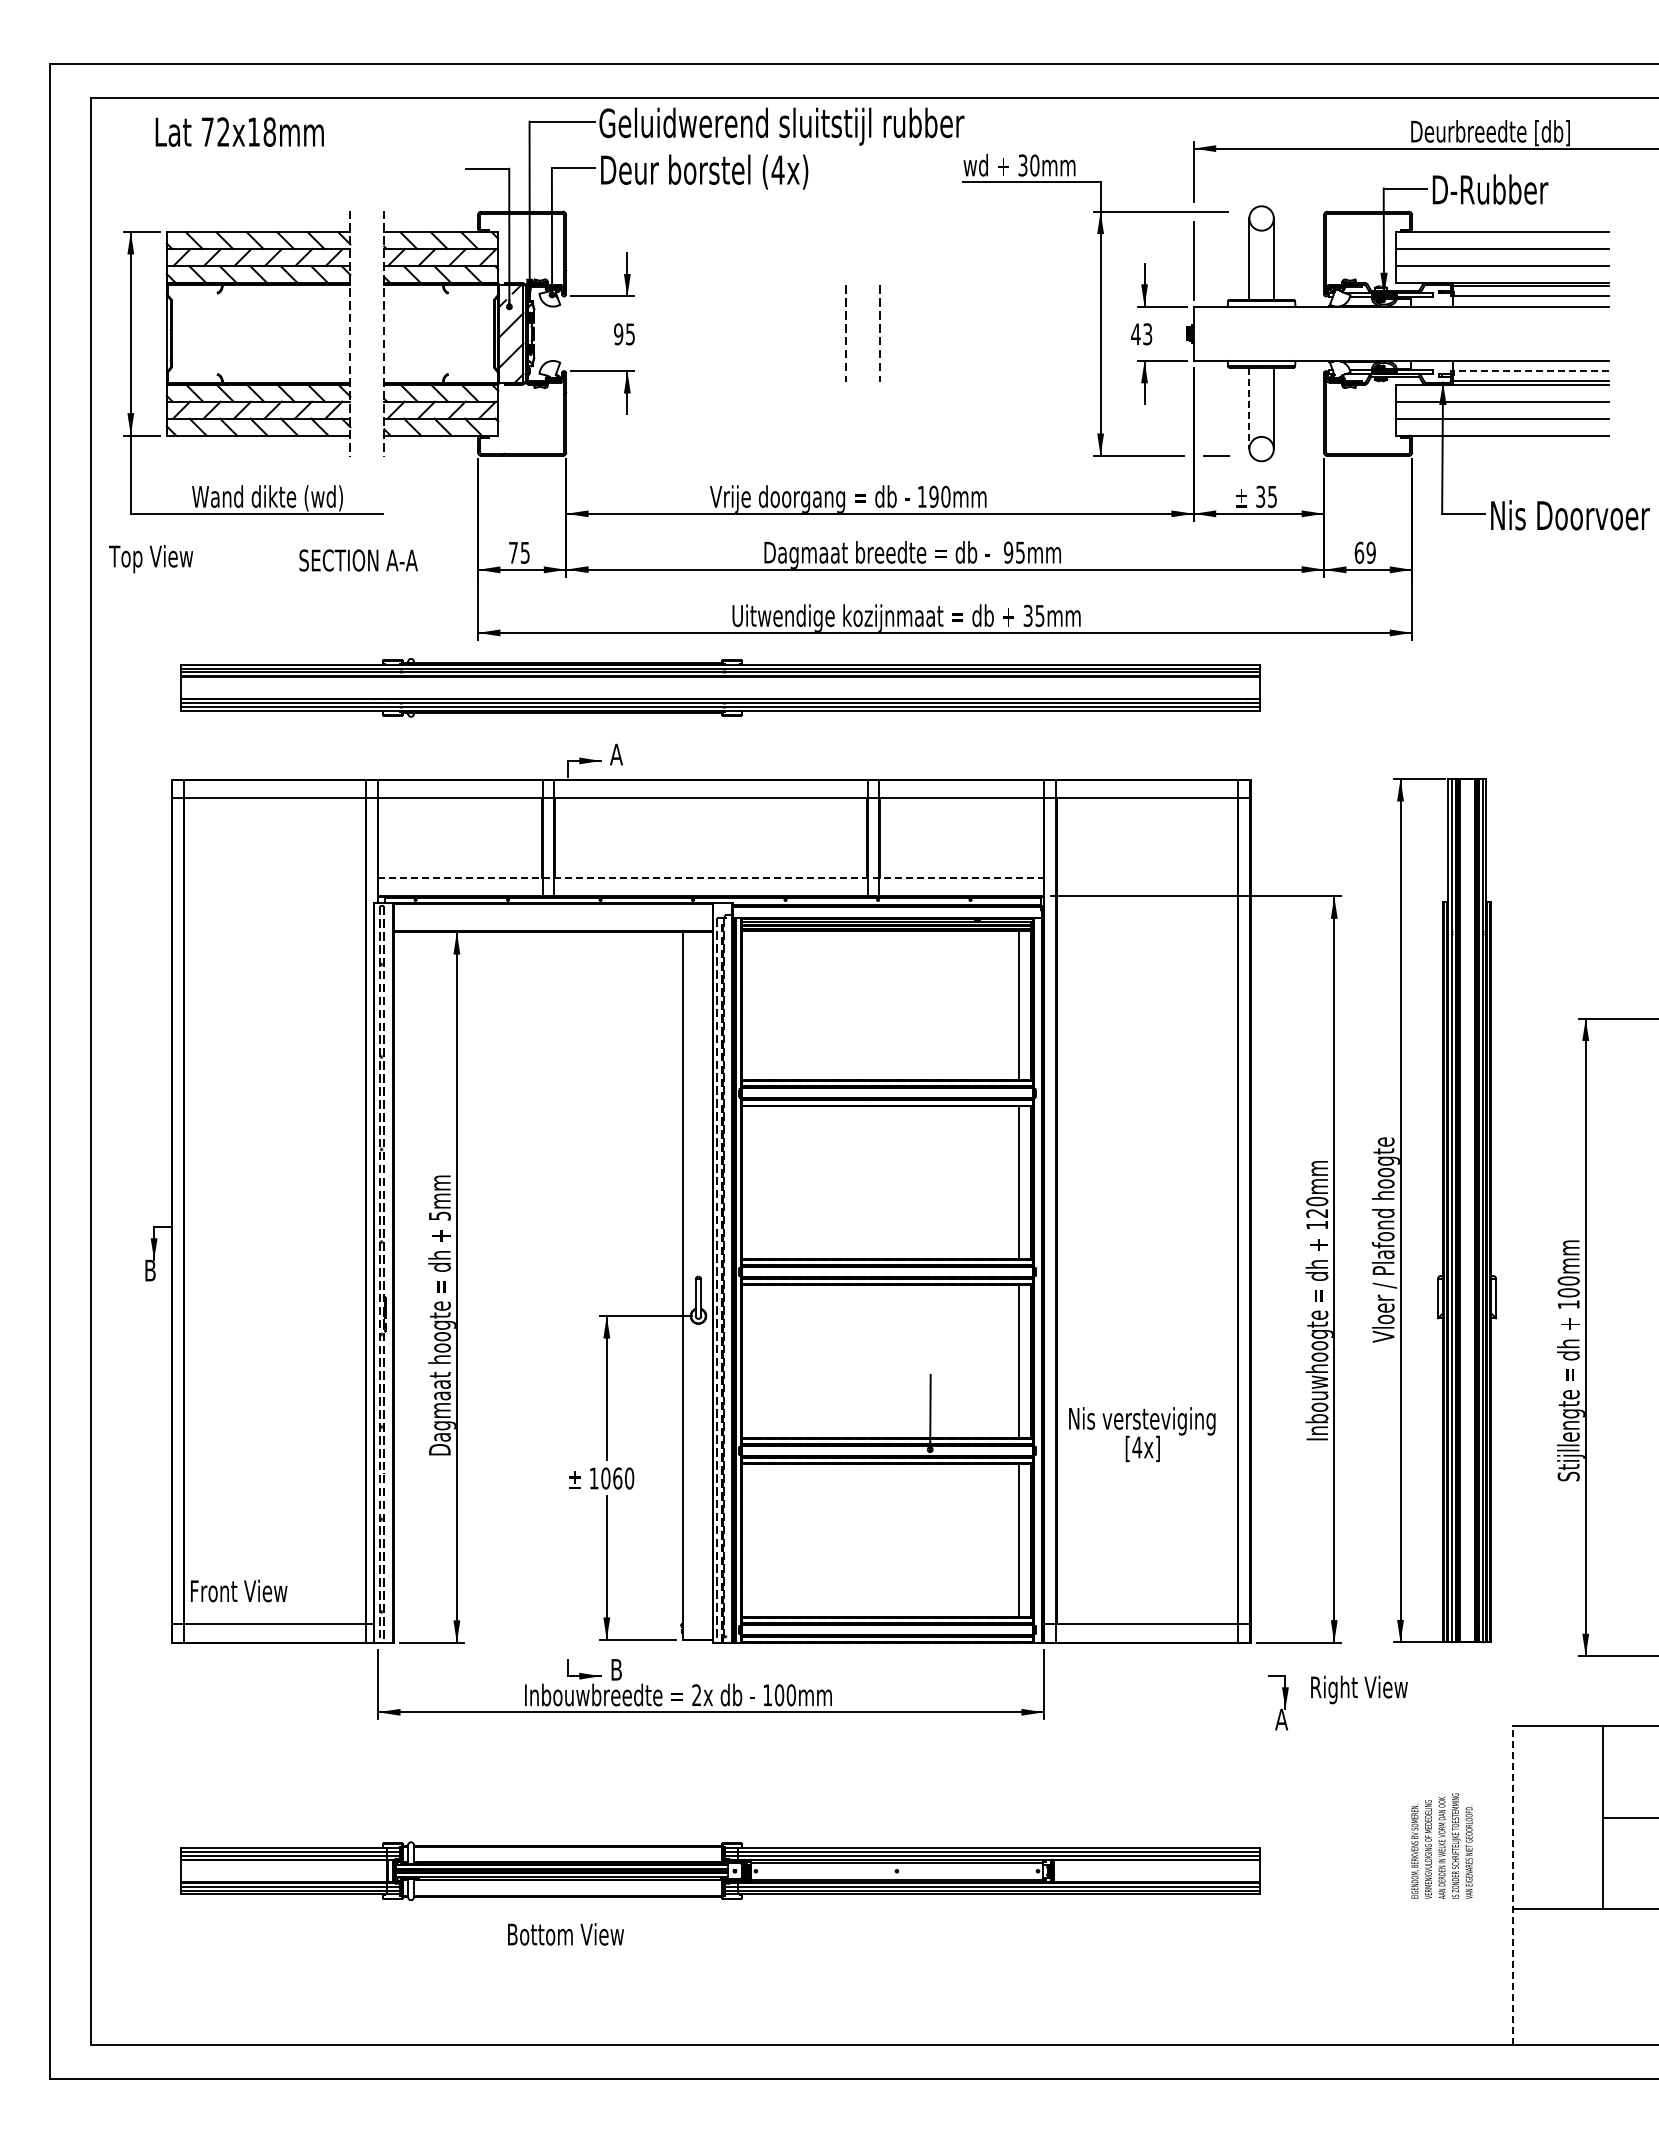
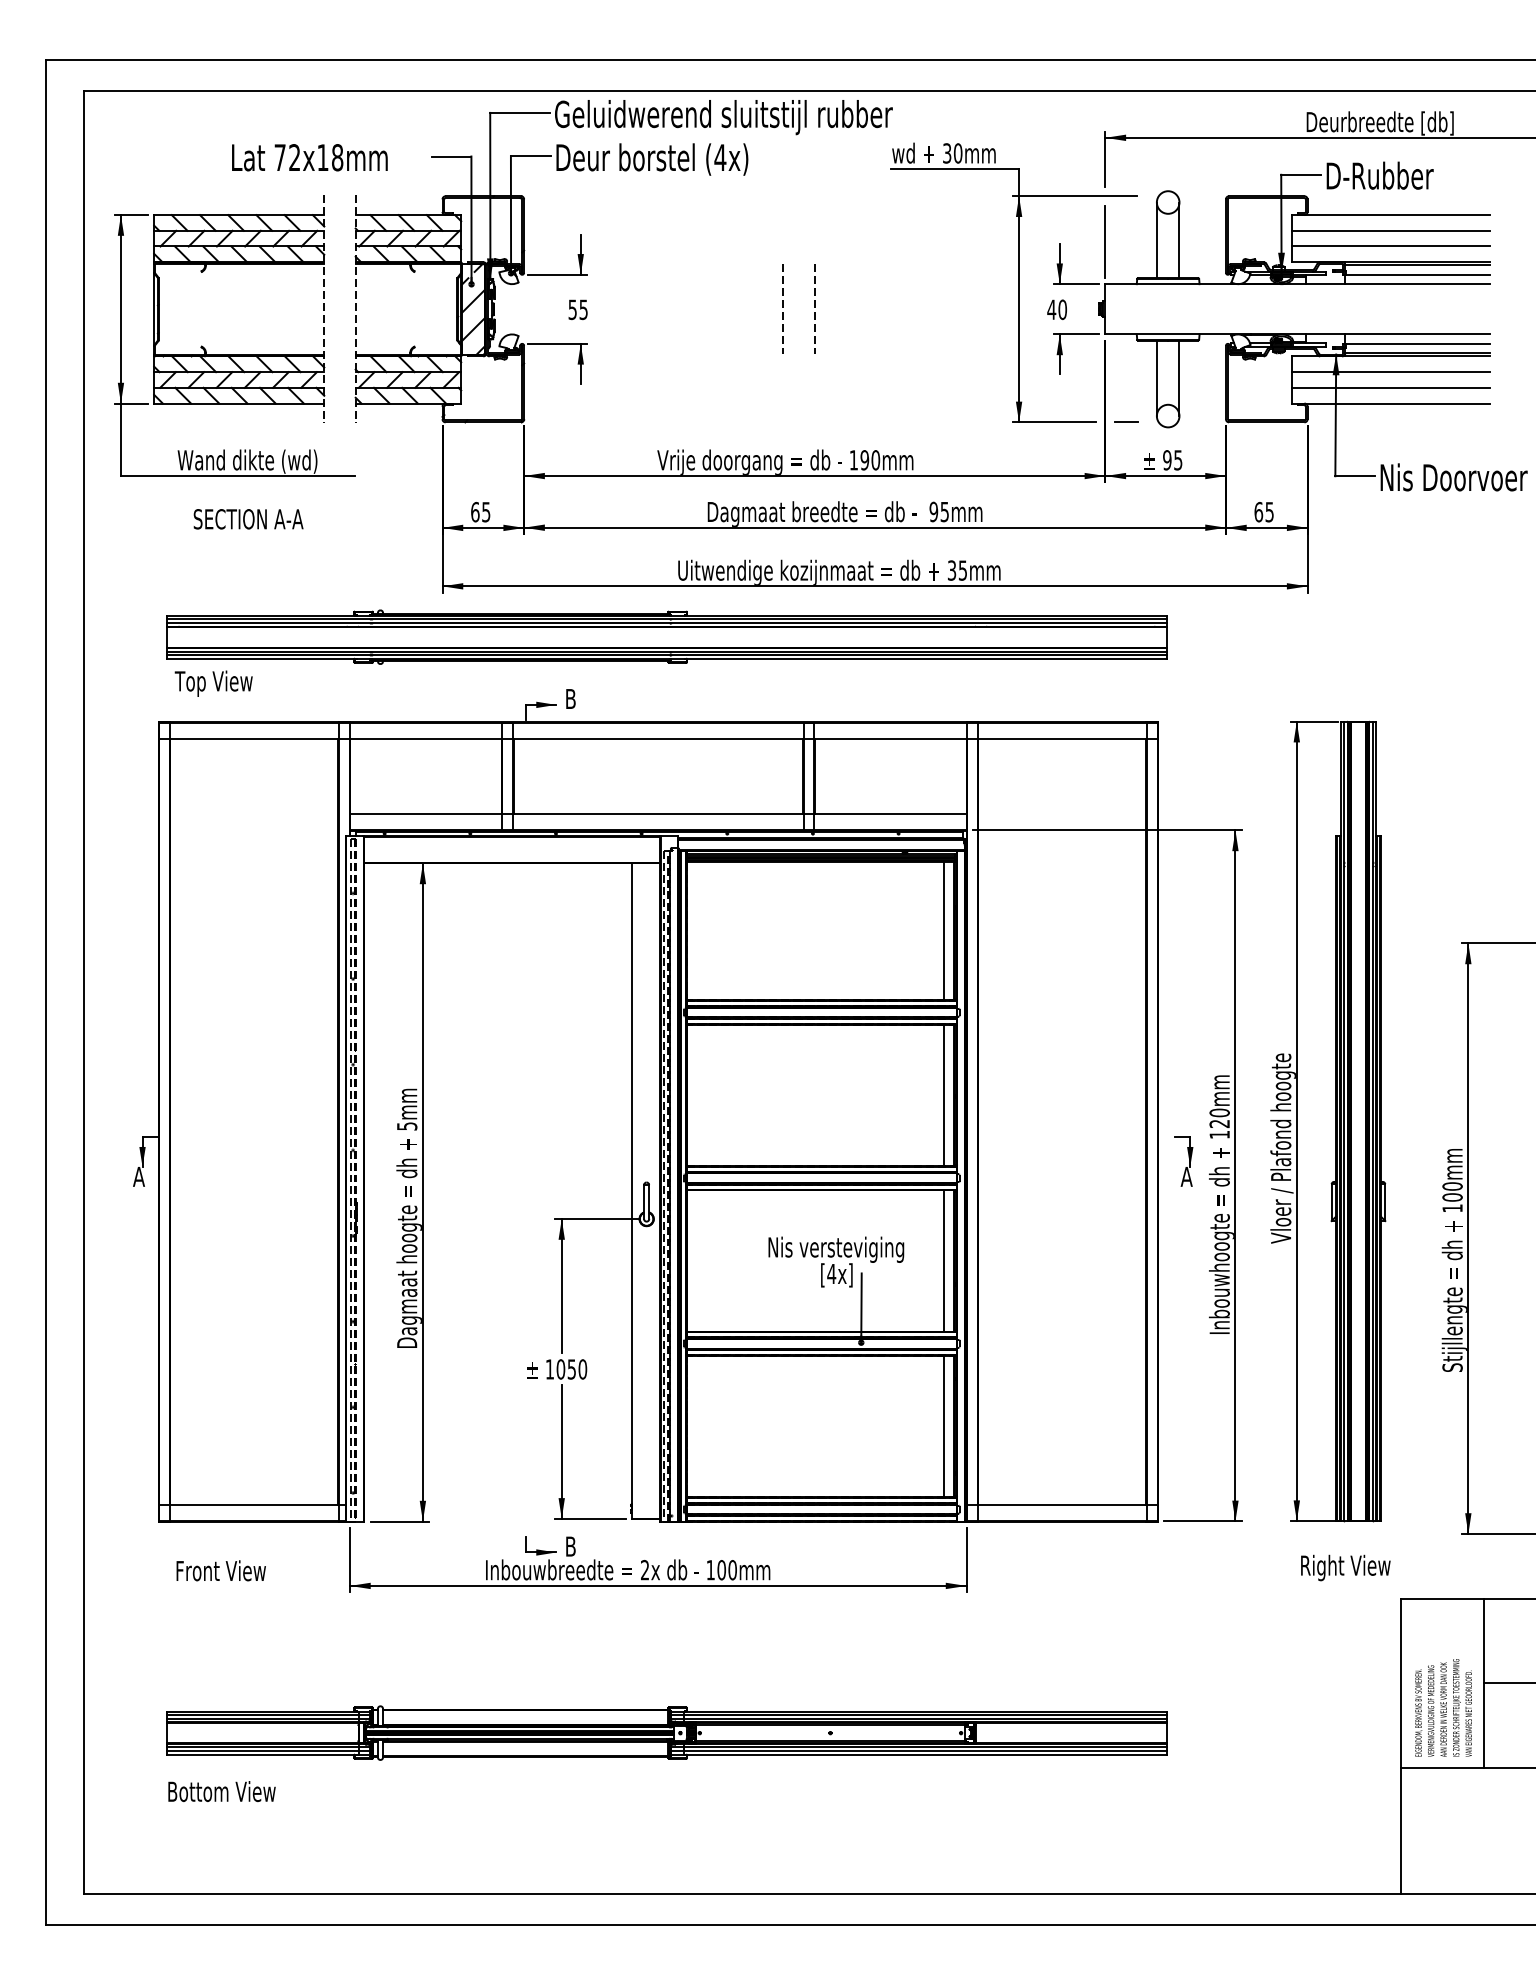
text: (239, 131) -> (309, 157), moved
text: (618, 333) -> (572, 309), 95 -> 55
text: (1147, 334) -> (1062, 309), 43 -> 40
line: (1531, 371) -> (1418, 344), dashed -> solid
line: (1249, 408) -> (1156, 378), dashed -> solid
text: (1260, 496) -> (1167, 459), 35 -> 95
text: (513, 552) -> (475, 511), 75 -> 65
text: (1370, 552) -> (1269, 511), 69 -> 65
text: (151, 558) -> (214, 683), moved
text: (358, 560) -> (248, 519), moved
text: (616, 754) -> (570, 698), A -> B
line: (711, 878) -> (658, 813), dashed -> solid
text: (149, 1270) -> (138, 1176), B -> A
text: (1142, 1434) -> (836, 1261), moved
text: (617, 1478) -> (571, 1369), 1060 -> 1050
text: (239, 1590) -> (221, 1570), moved
text: (1359, 1689) -> (1345, 1567), moved
part: (1278, 1702) -> (1183, 1161), moved
text: (1441, 1845) -> (1443, 1707), moved
line: (1512, 1884) -> (1400, 1745), dashed -> solid
text: (565, 1934) -> (221, 1791), moved

